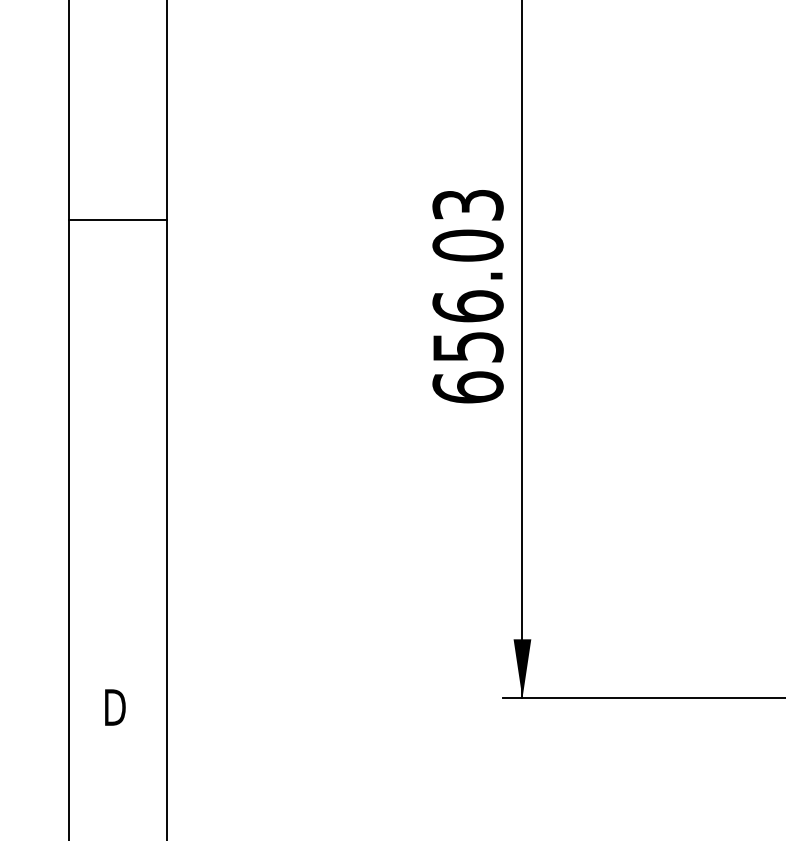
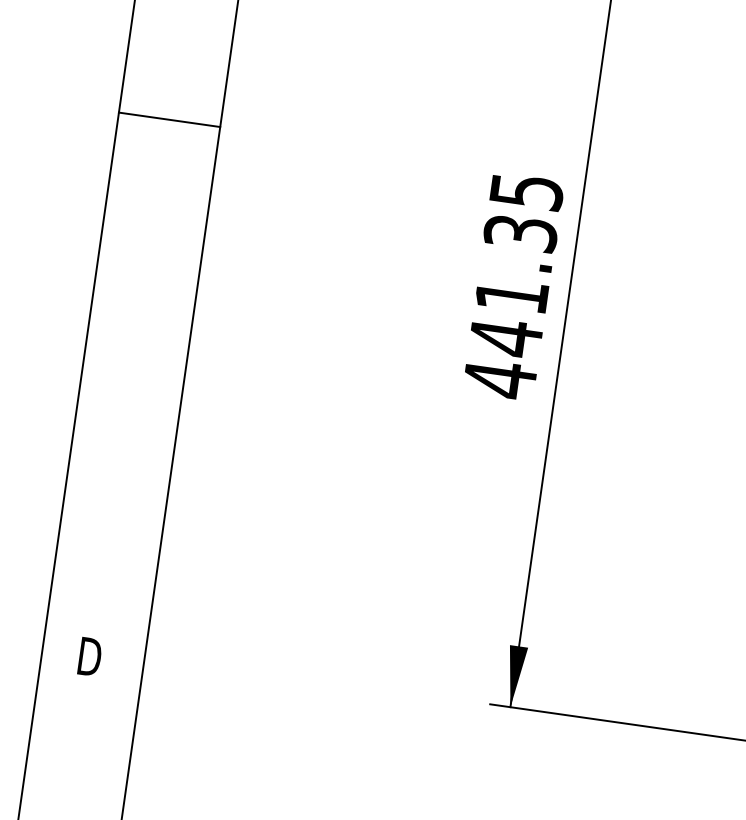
line: (118, 220) -> (169, 120), moved
text: (467, 297) -> (512, 286), 656.03 -> 441.35

